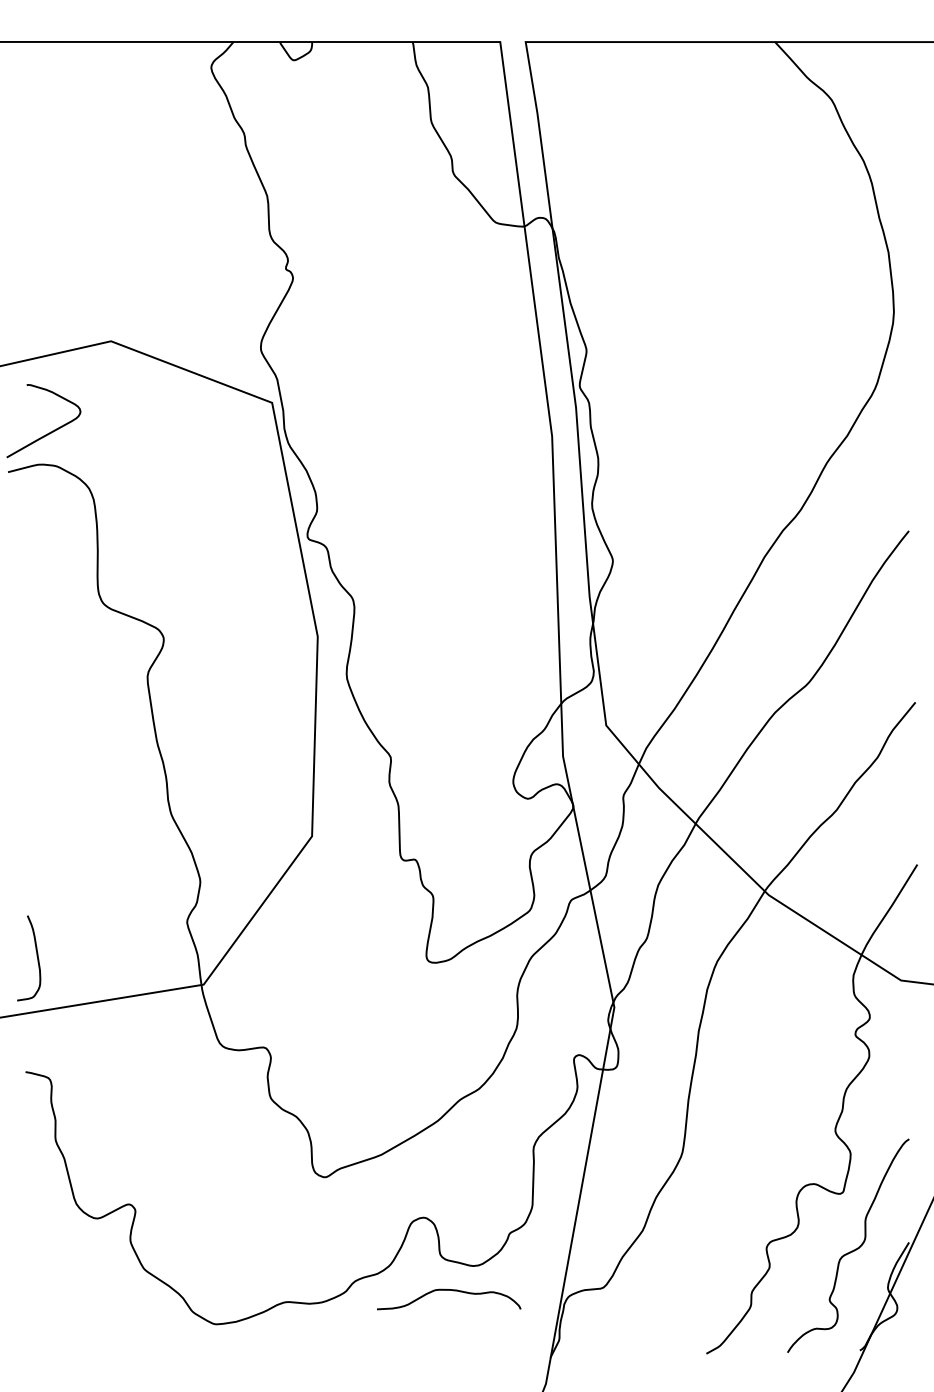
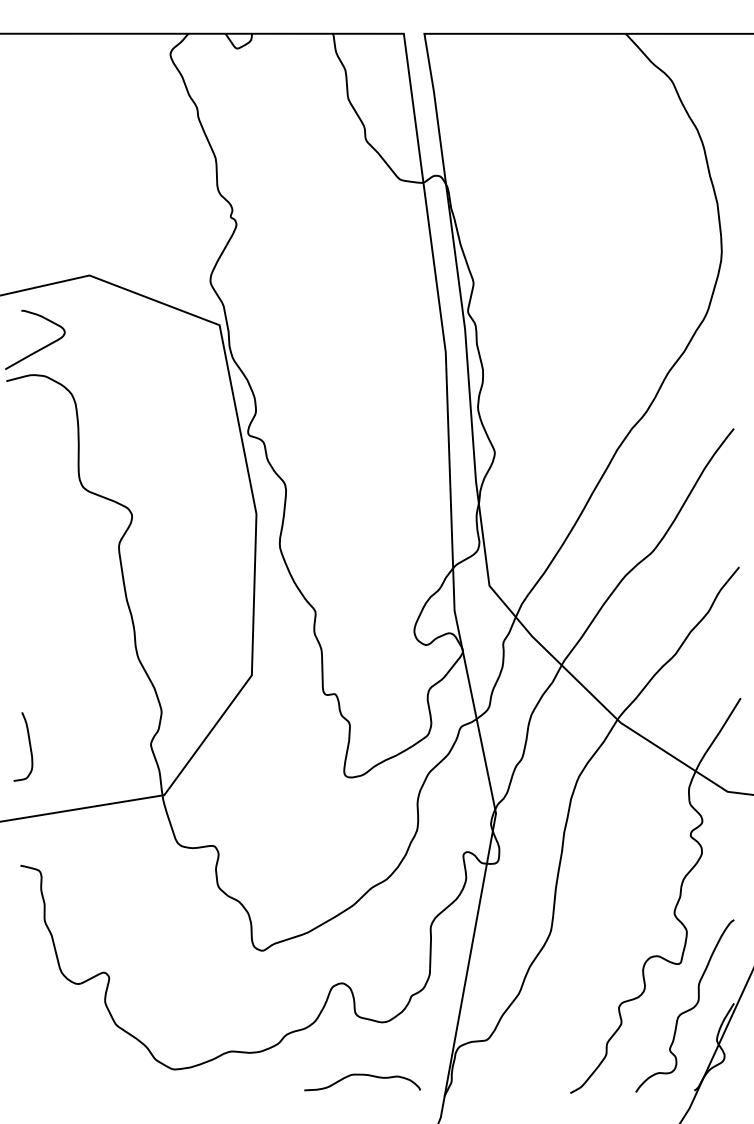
curve: (36, 957) -> (29, 746), moved
curve: (449, 1290) -> (362, 1075), moved

